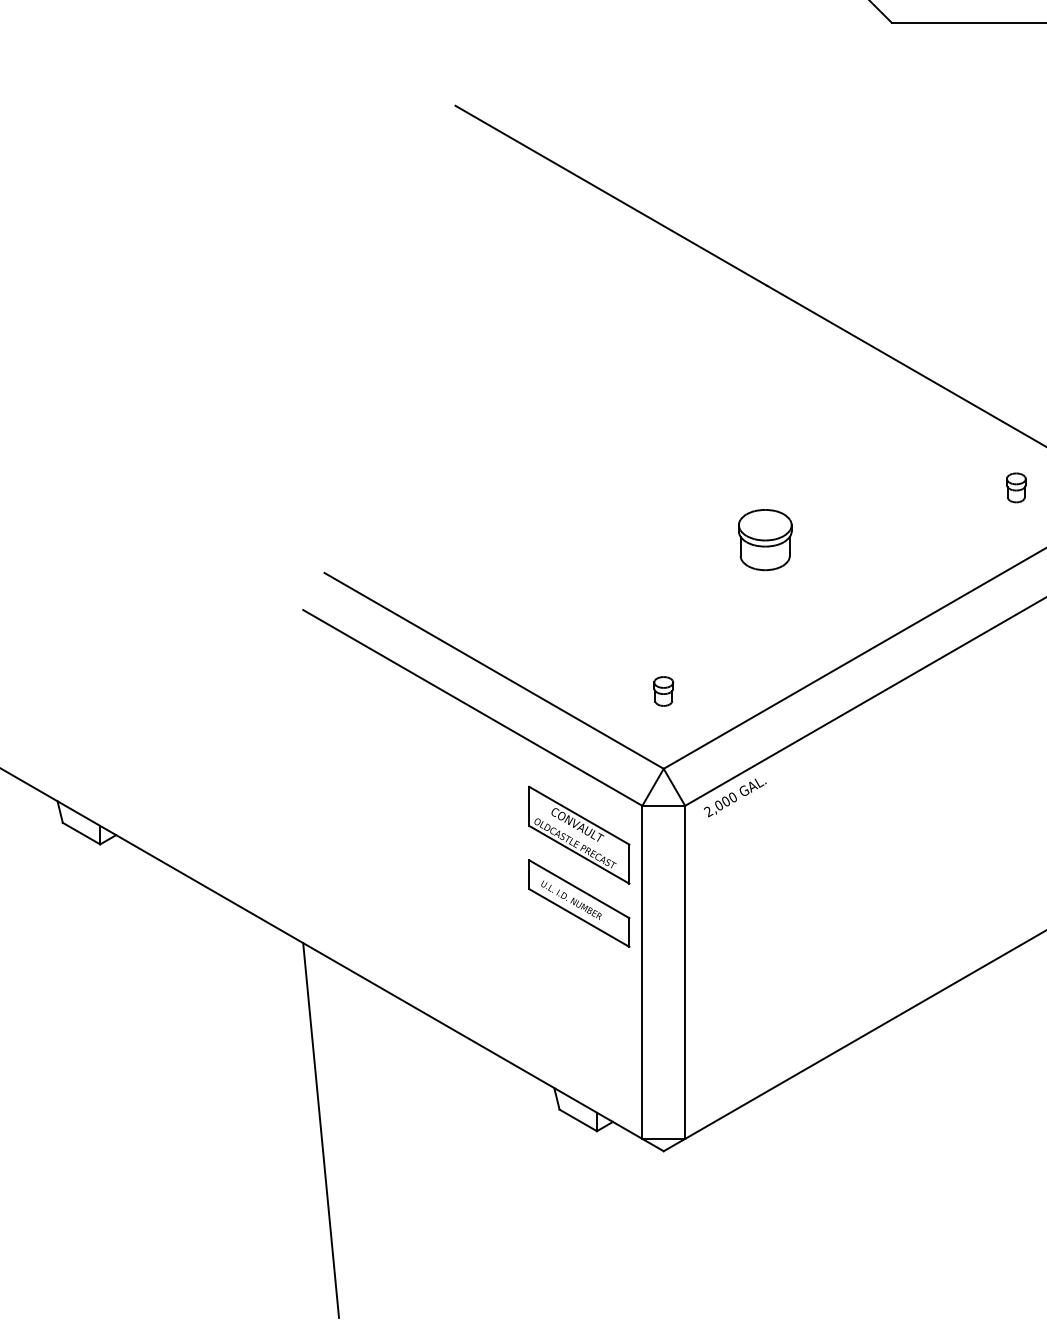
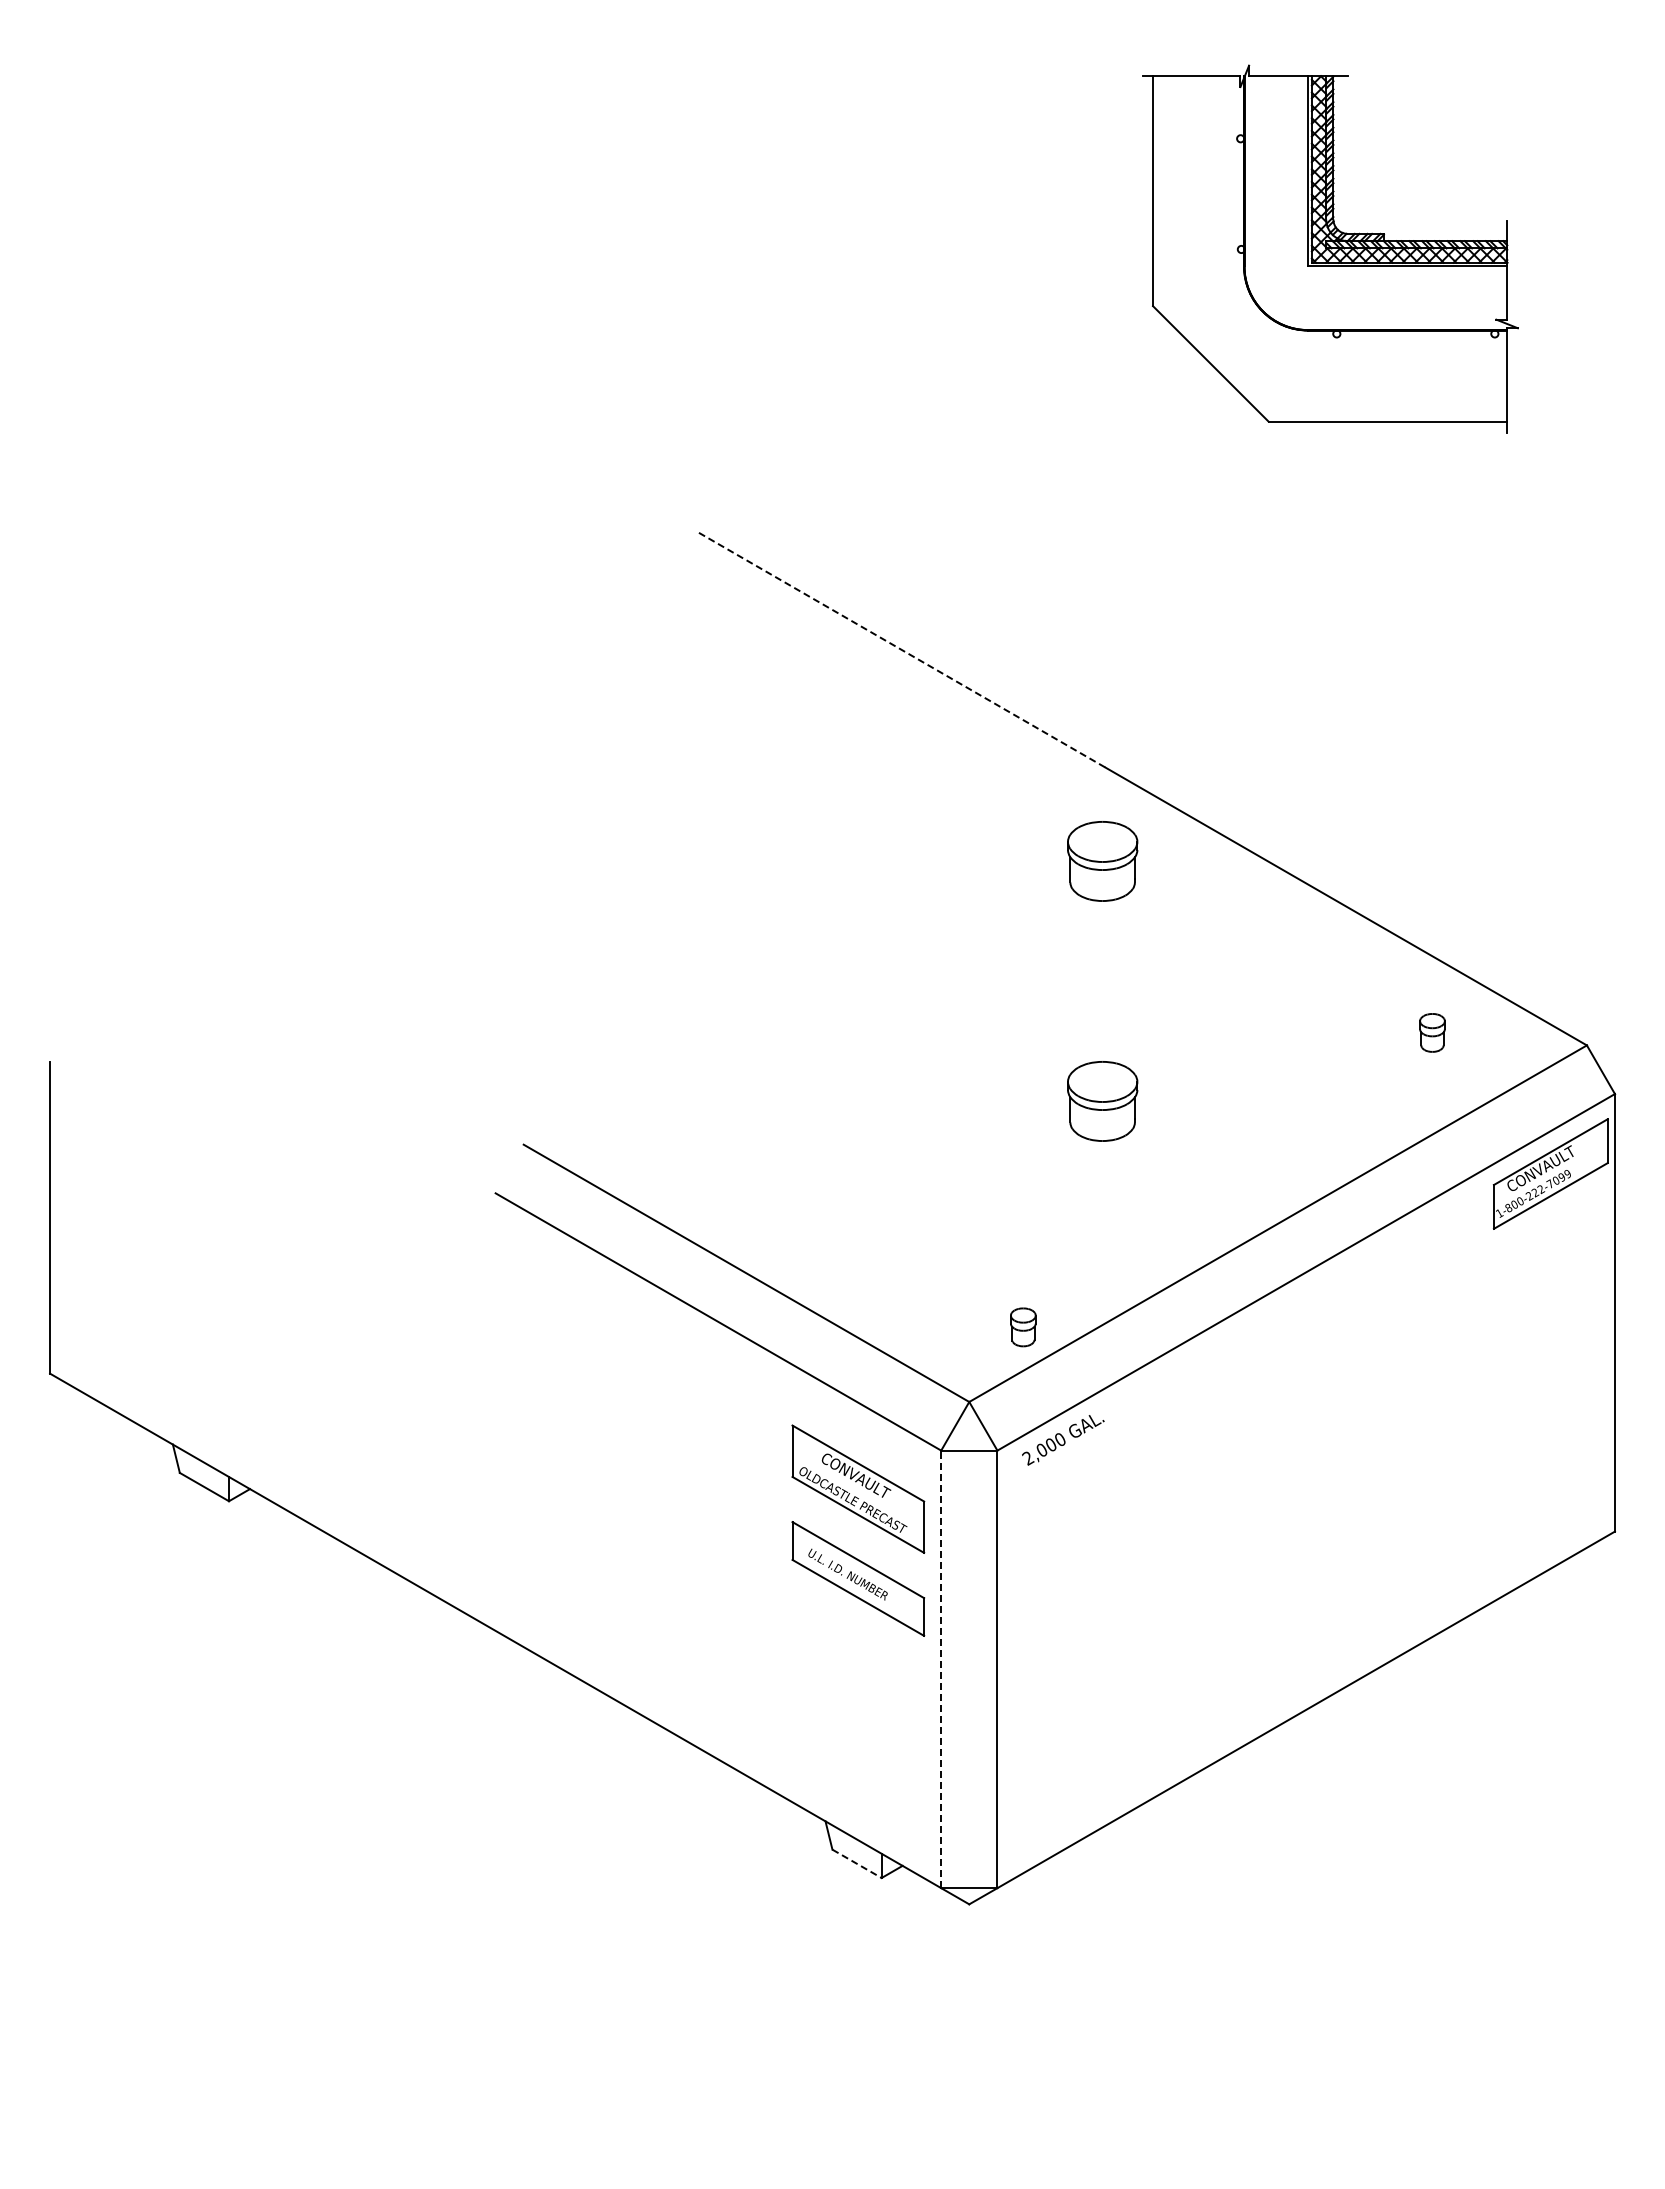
line: (610, 195) -> (899, 648), solid -> dashed
part: (765, 357) -> (1102, 861), added
part: (663, 691) -> (1023, 1327), moved
line: (642, 972) -> (941, 1669), solid -> dashed
line: (578, 1120) -> (857, 1864), solid -> dashed
line: (320, 1130) -> (518, 1876), removed

